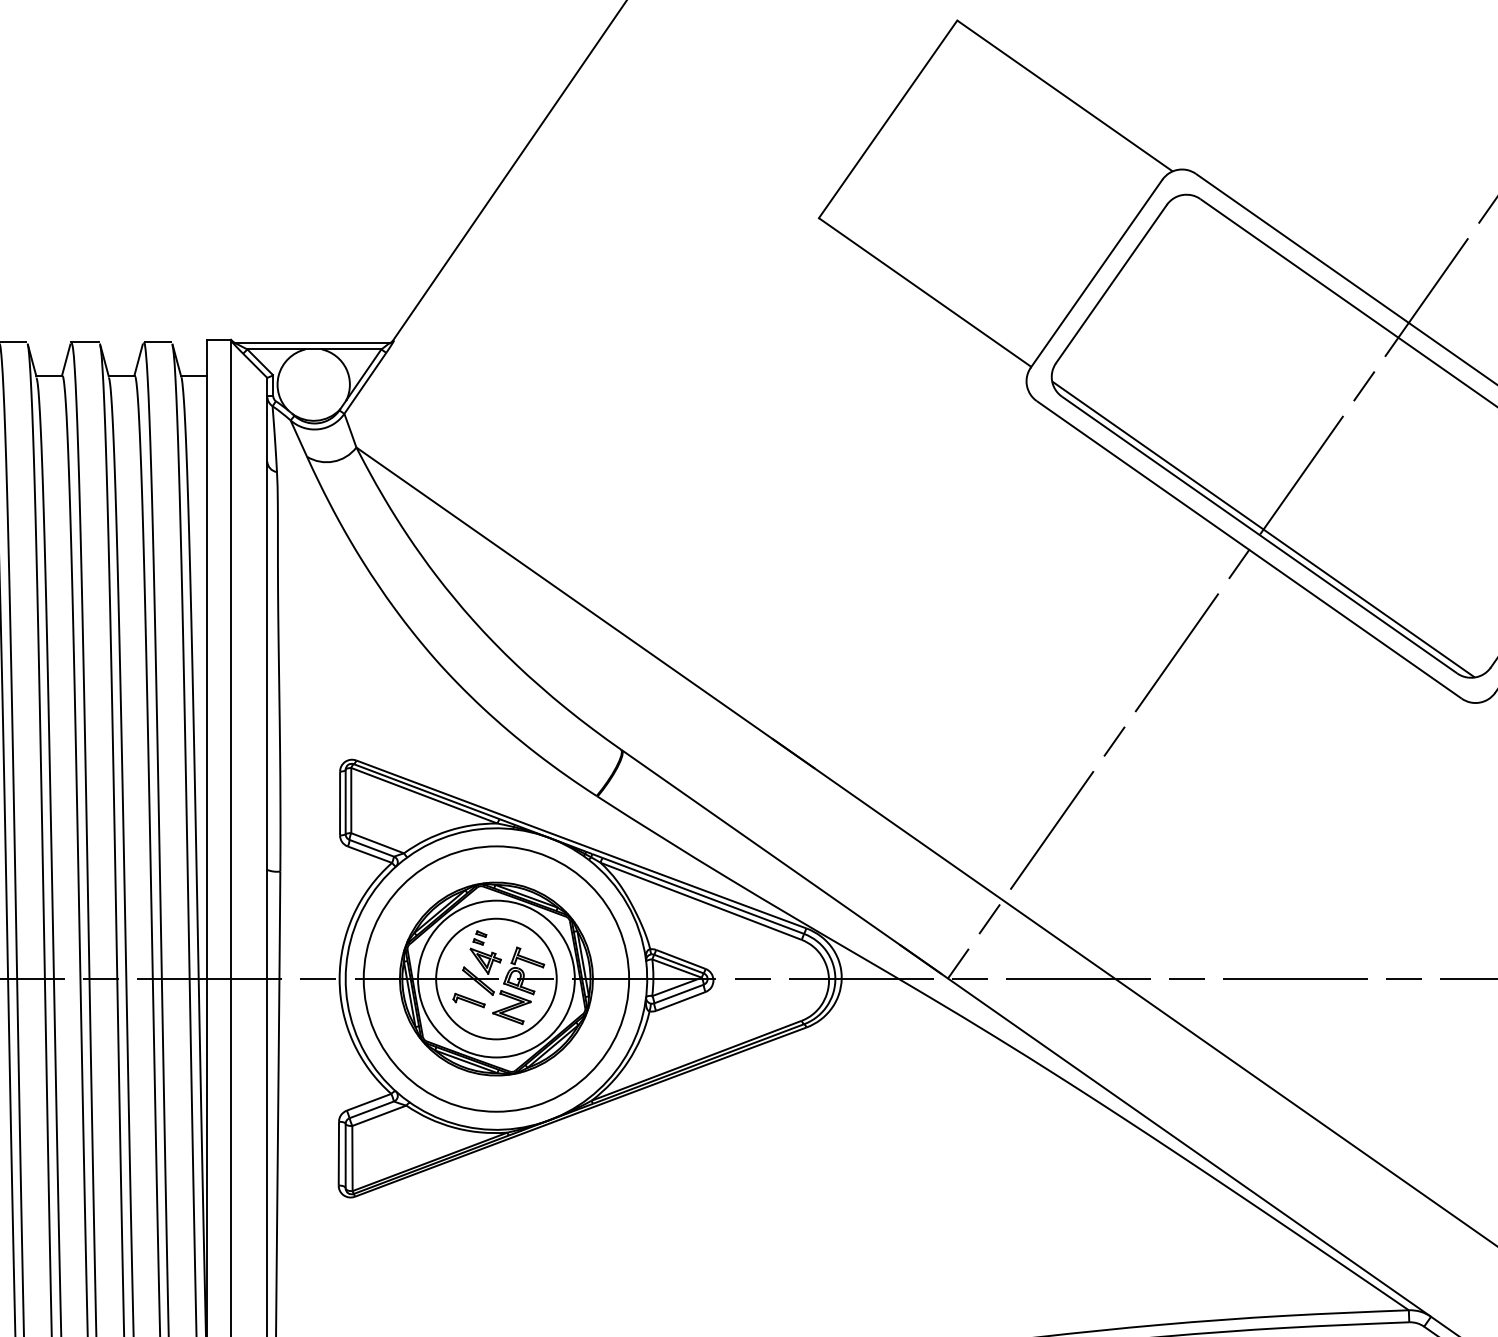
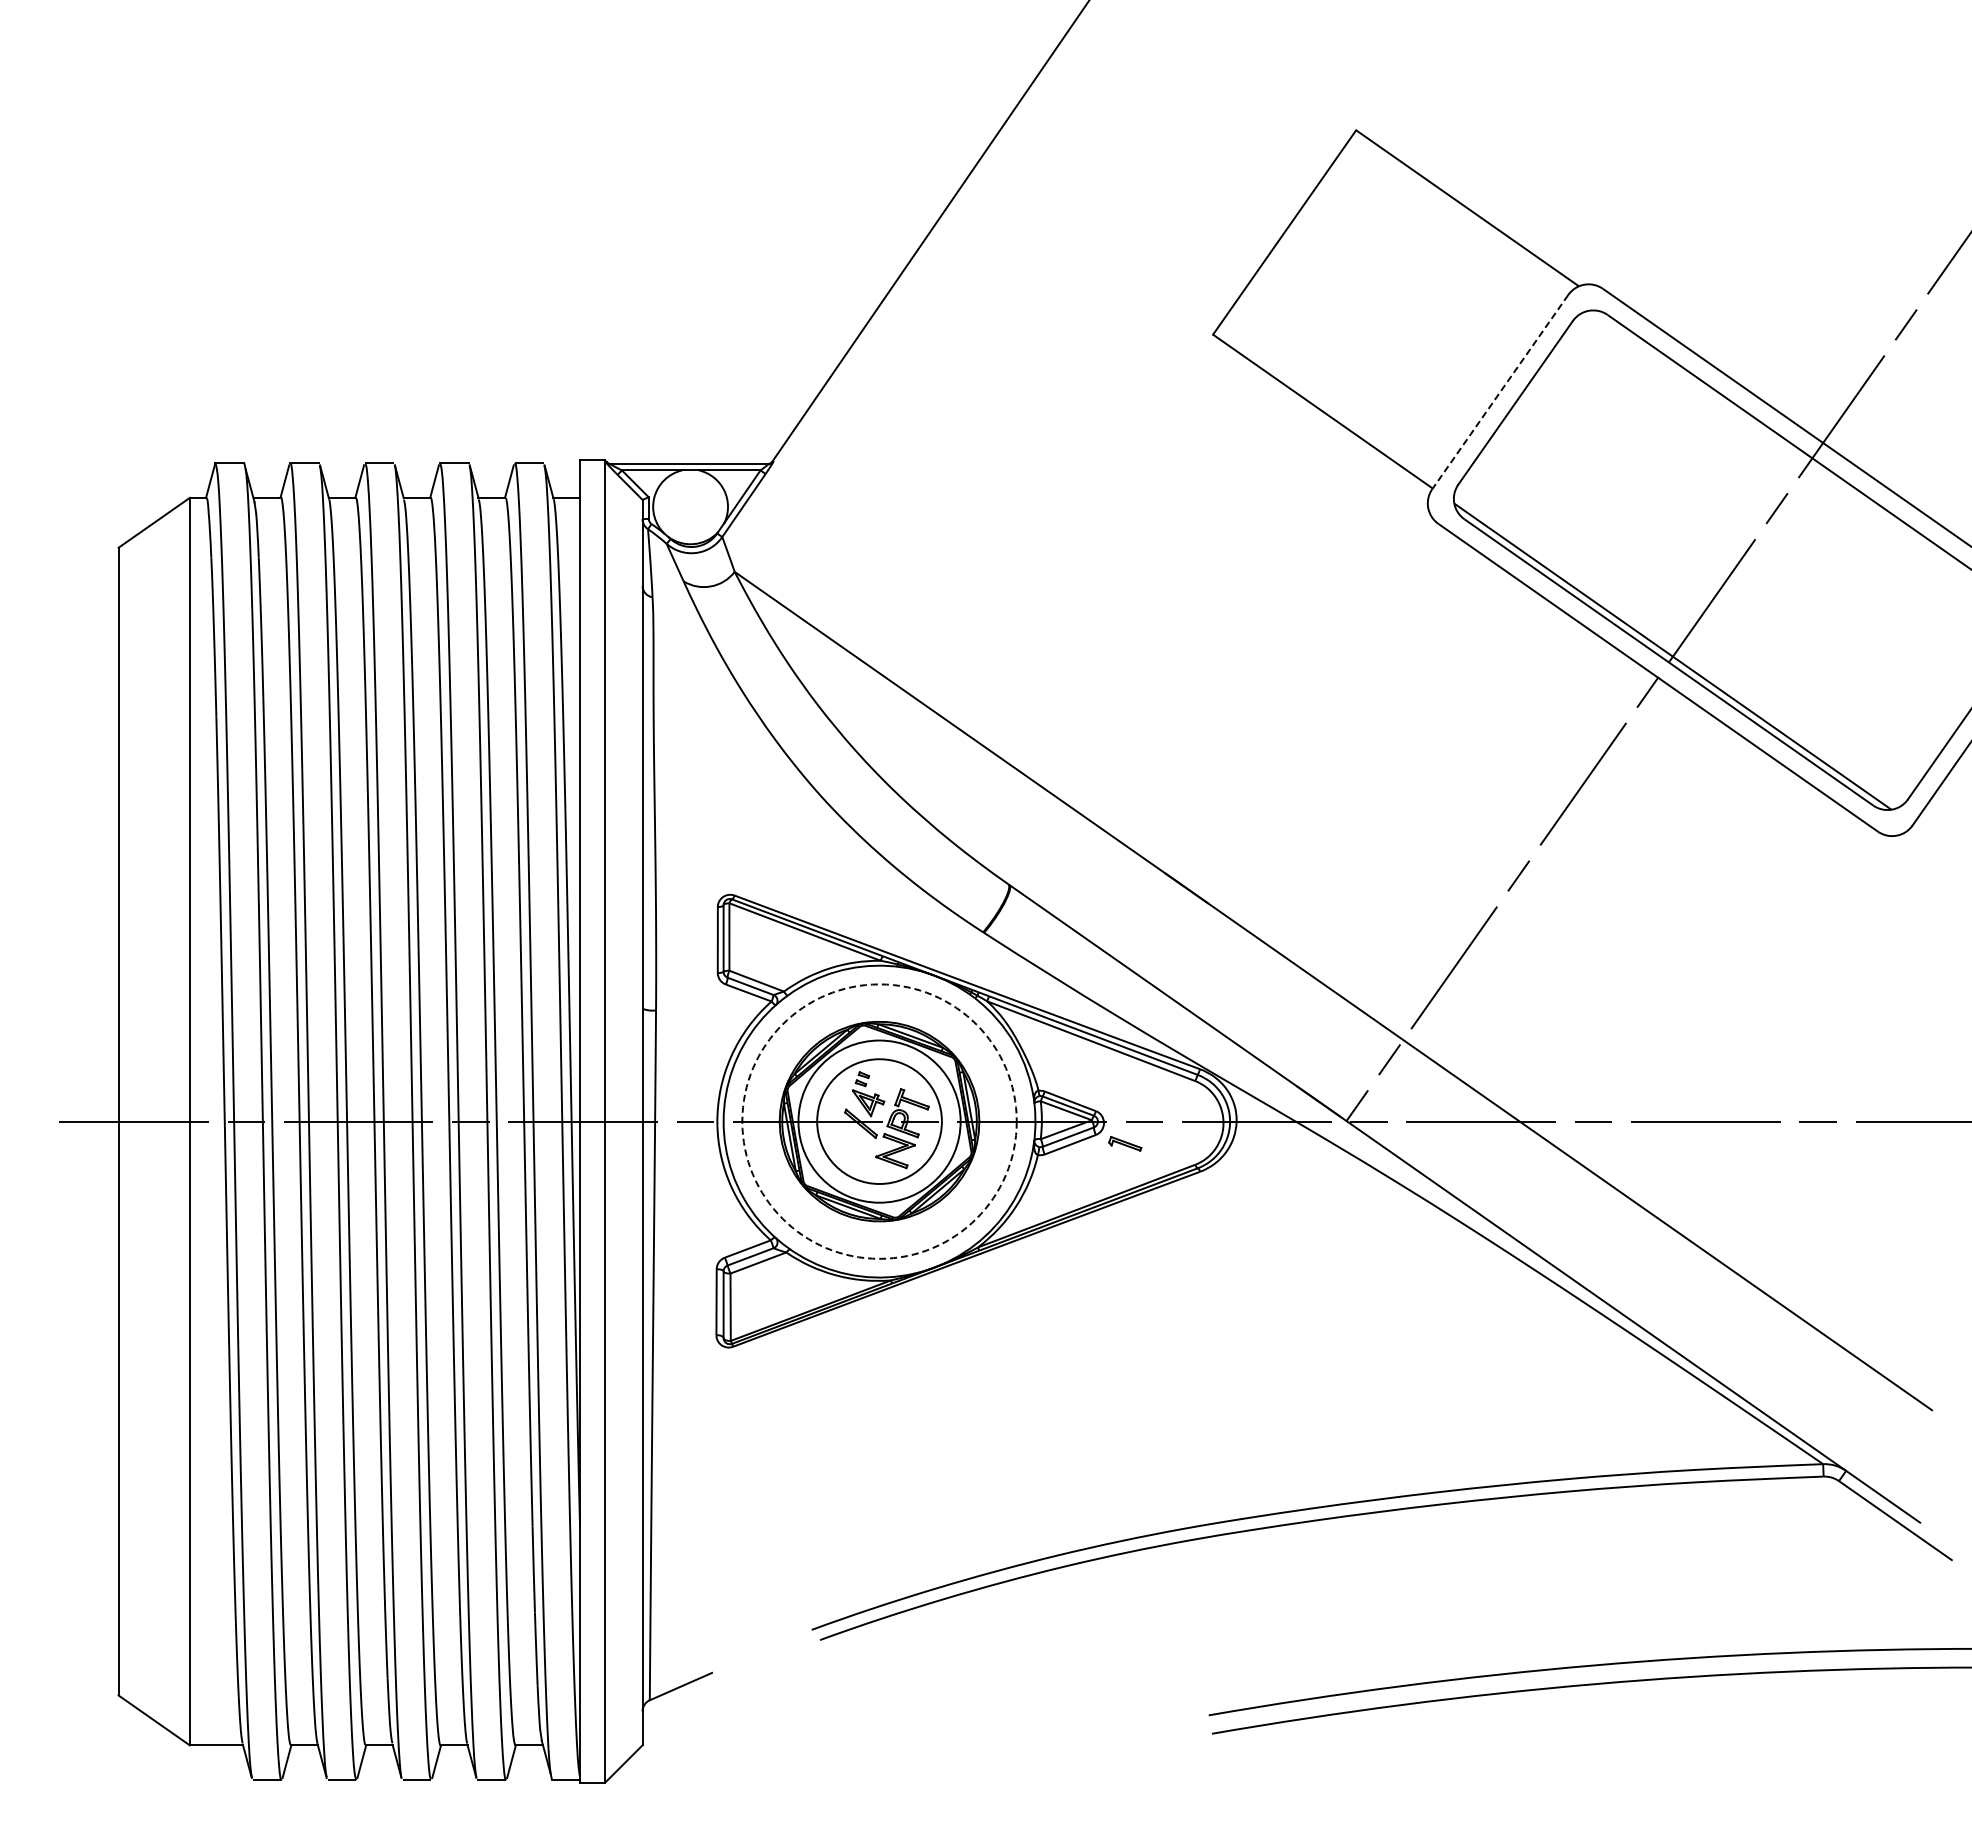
line: (1096, 274) -> (1500, 392), solid -> dashed
circle: (496, 978) -> (879, 1121), solid -> dashed
part: (469, 1000) -> (1125, 1143), moved

